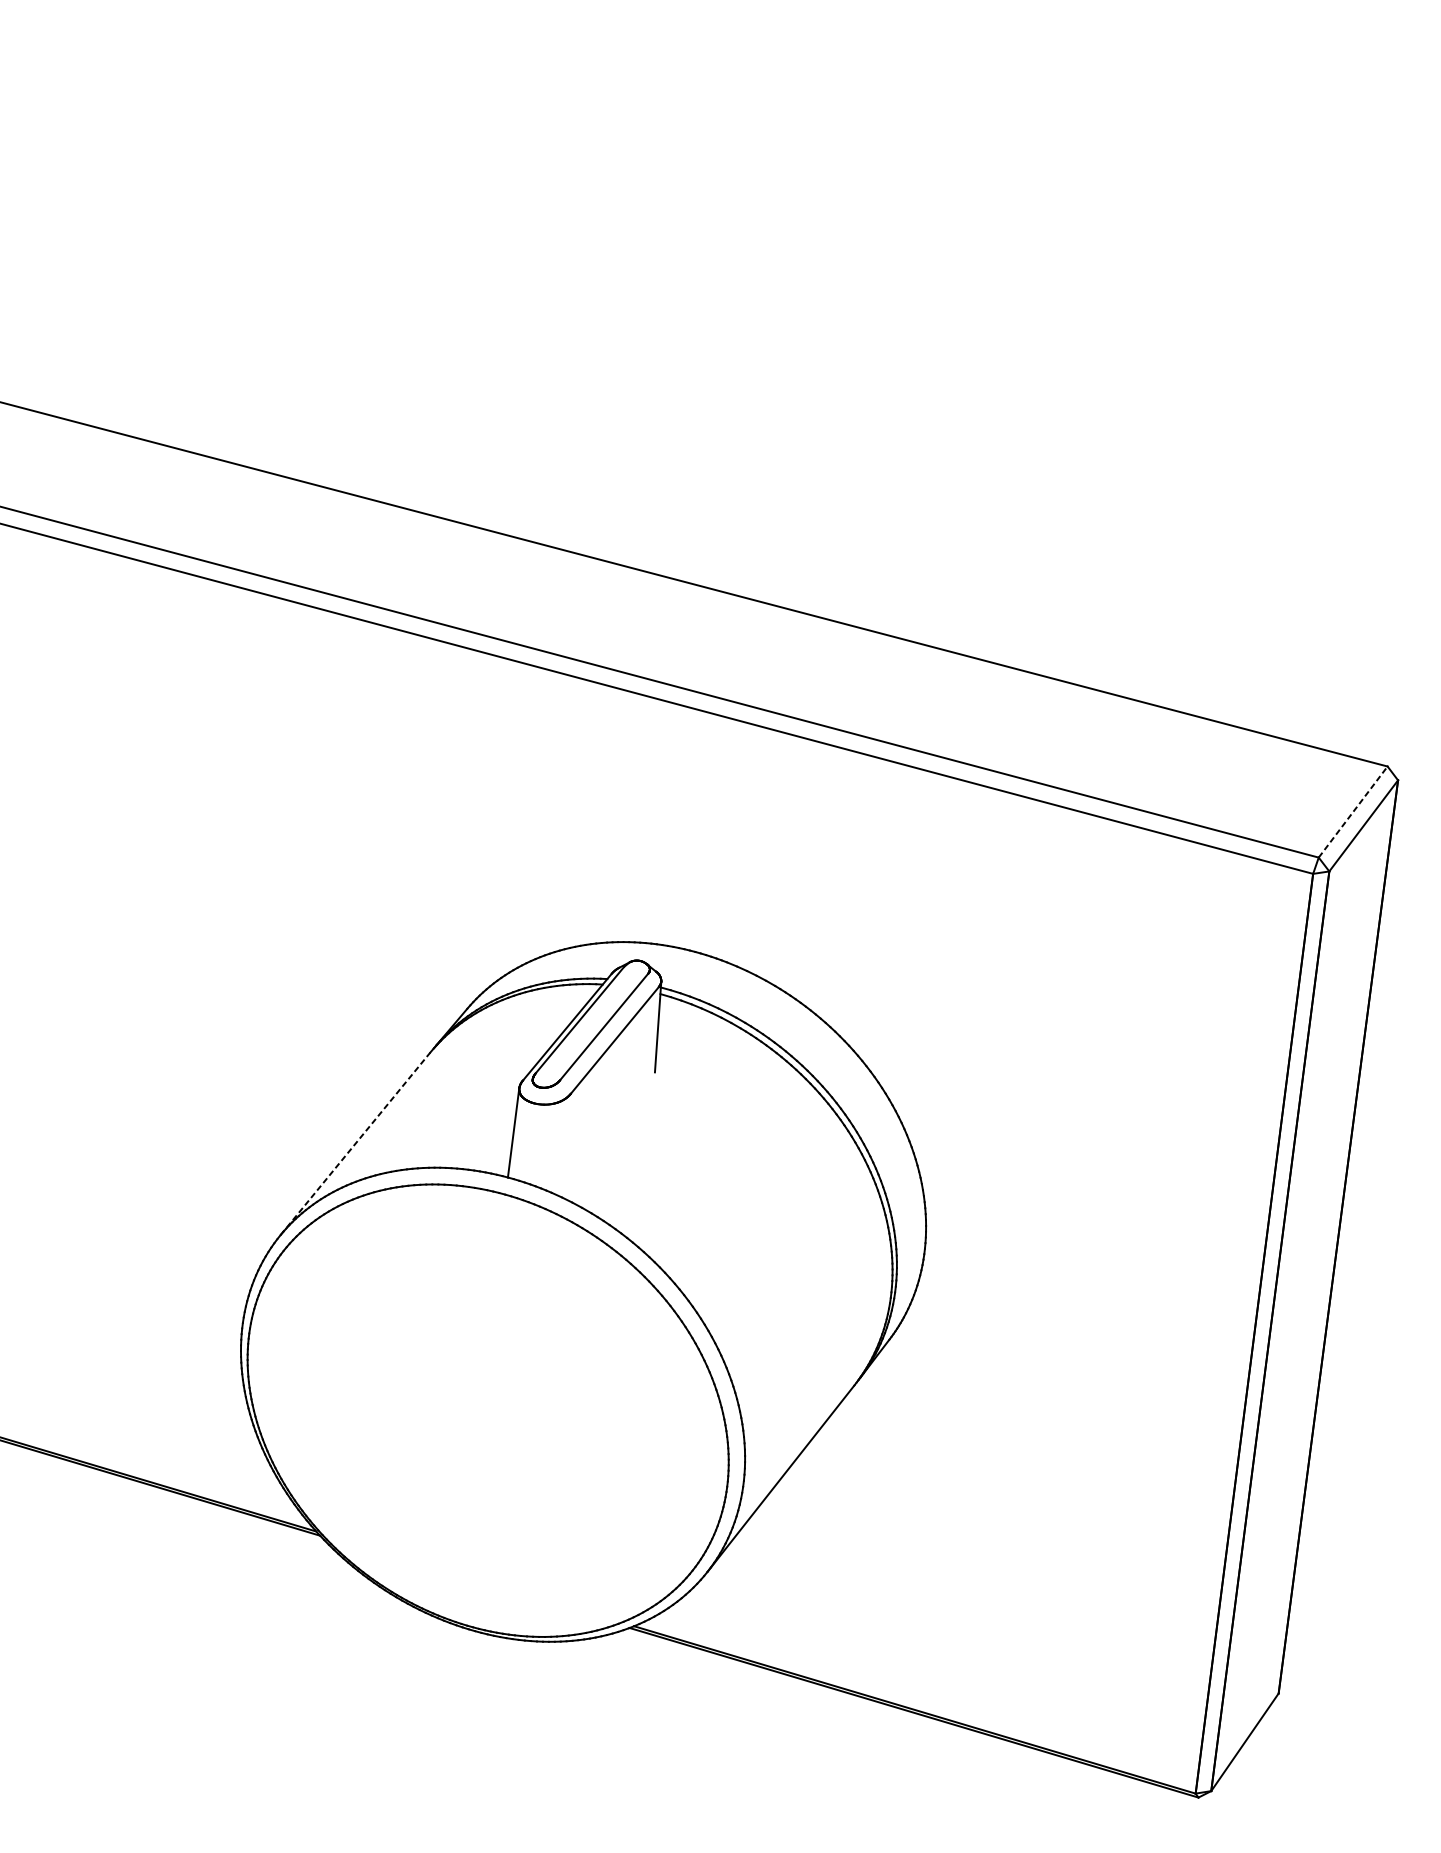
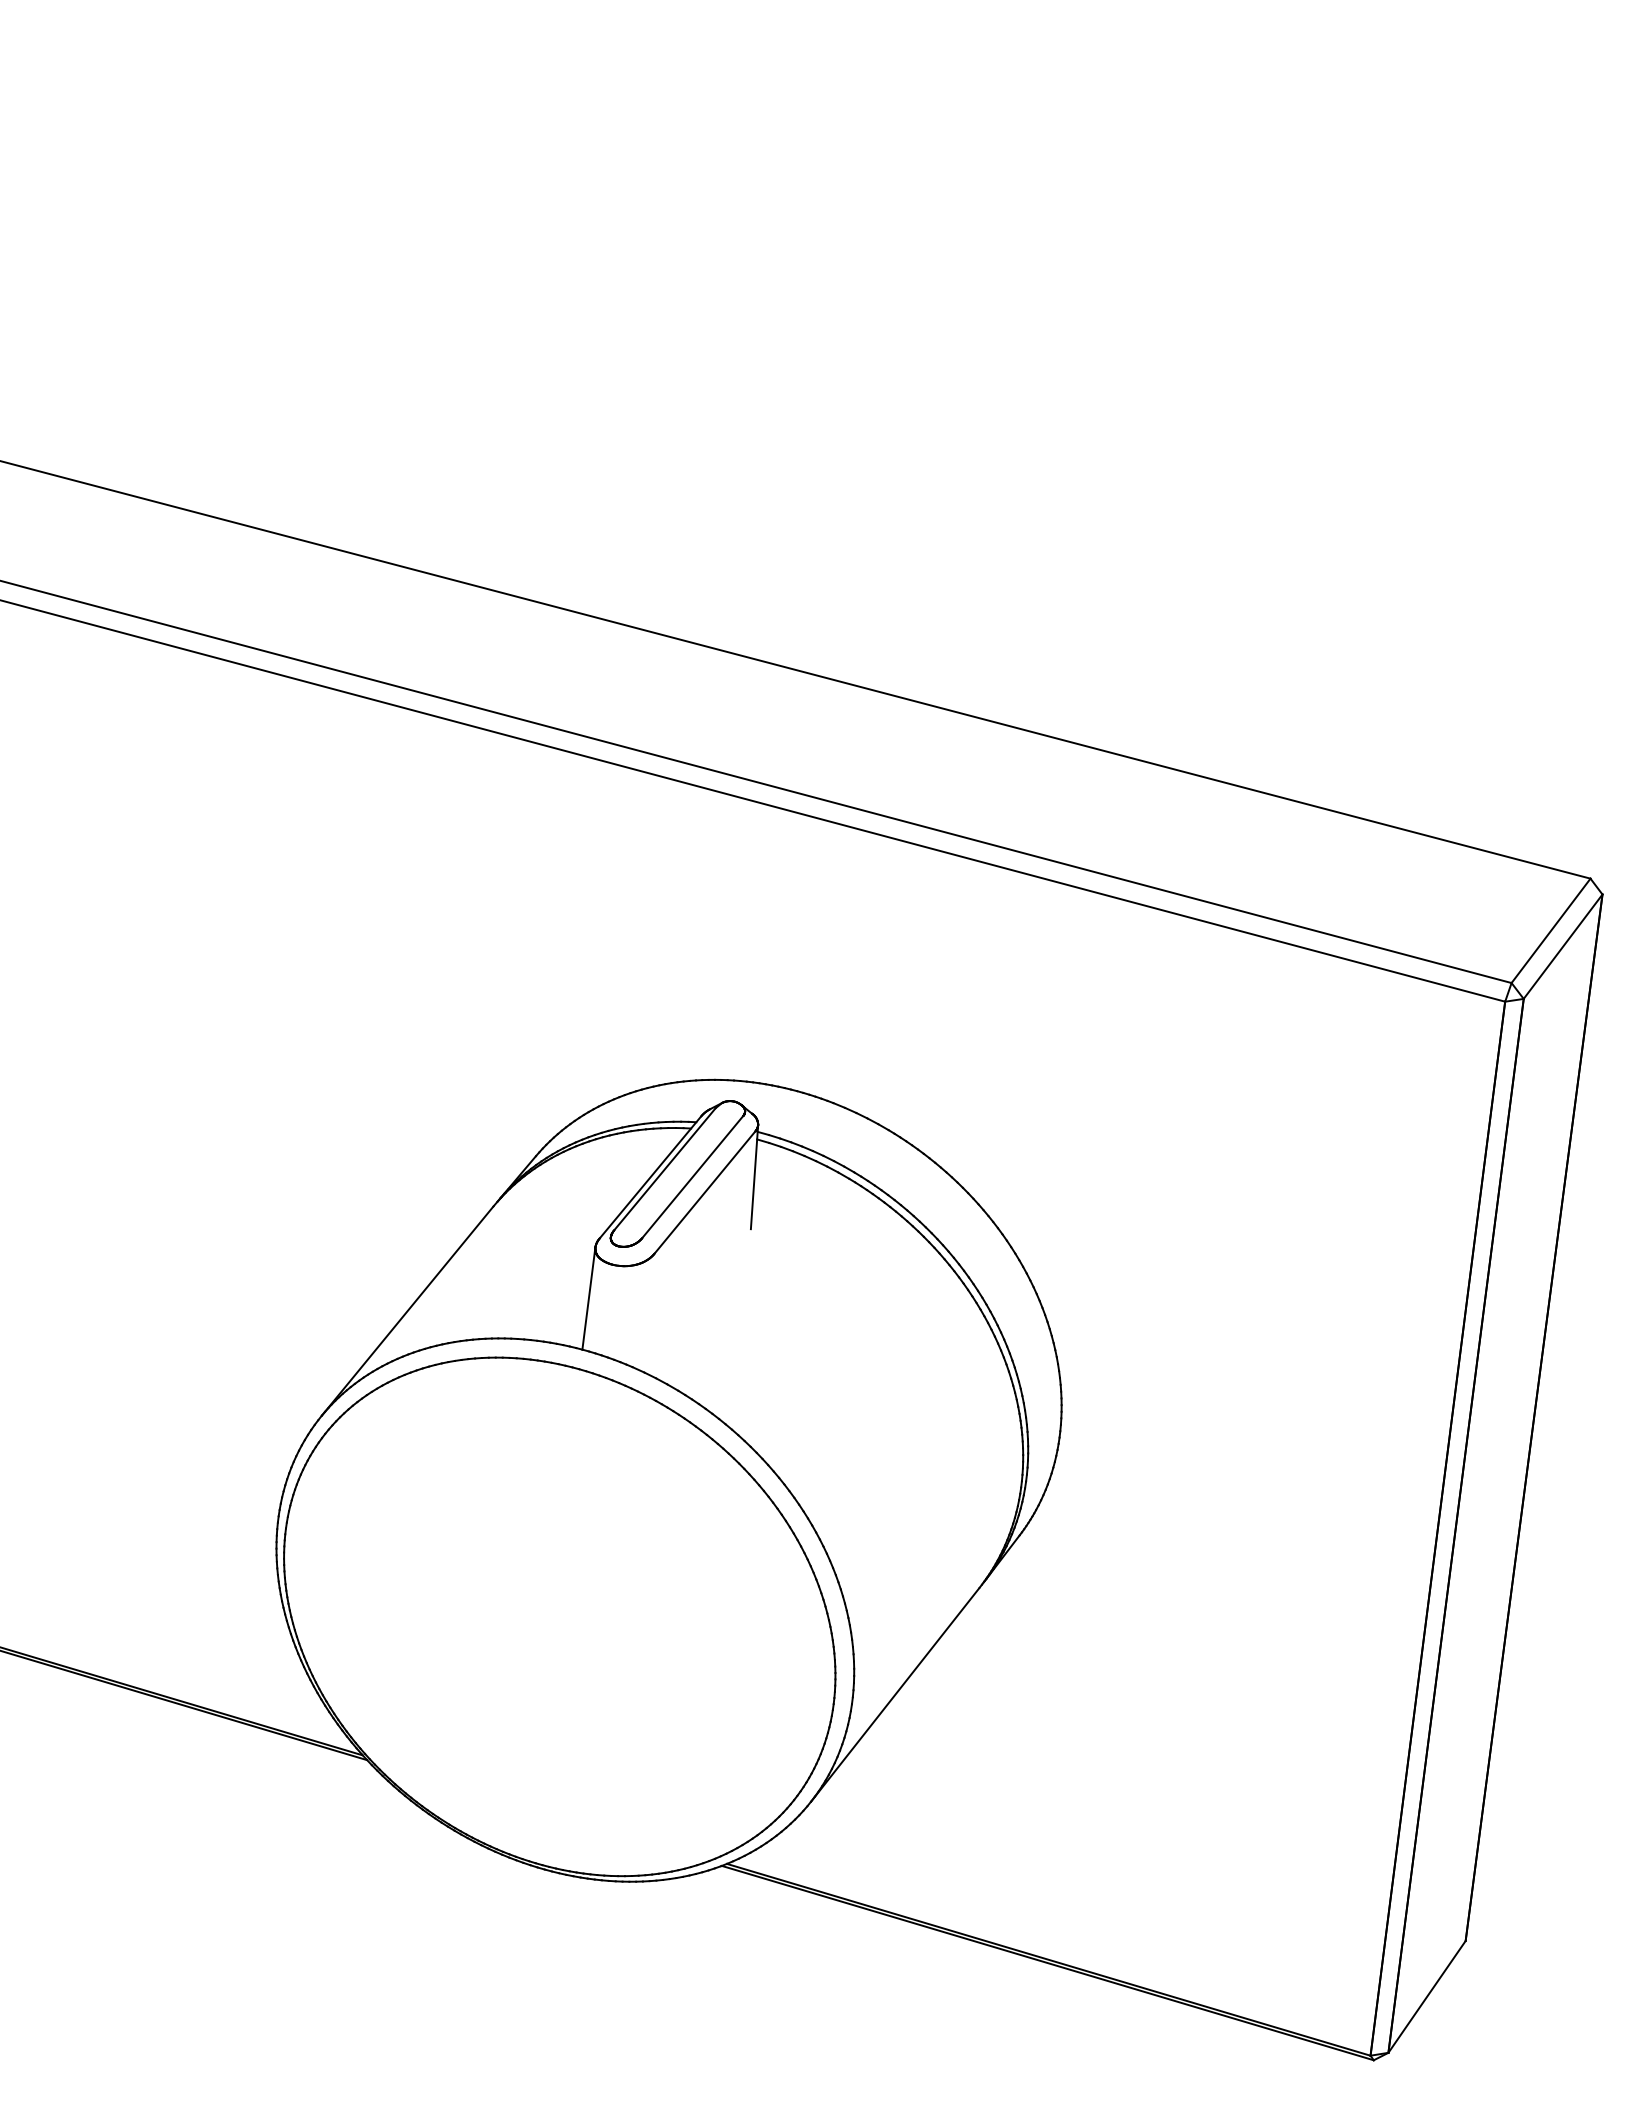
line: (1353, 811) -> (1551, 930), dashed -> solid
line: (356, 1143) -> (408, 1310), dashed -> solid

